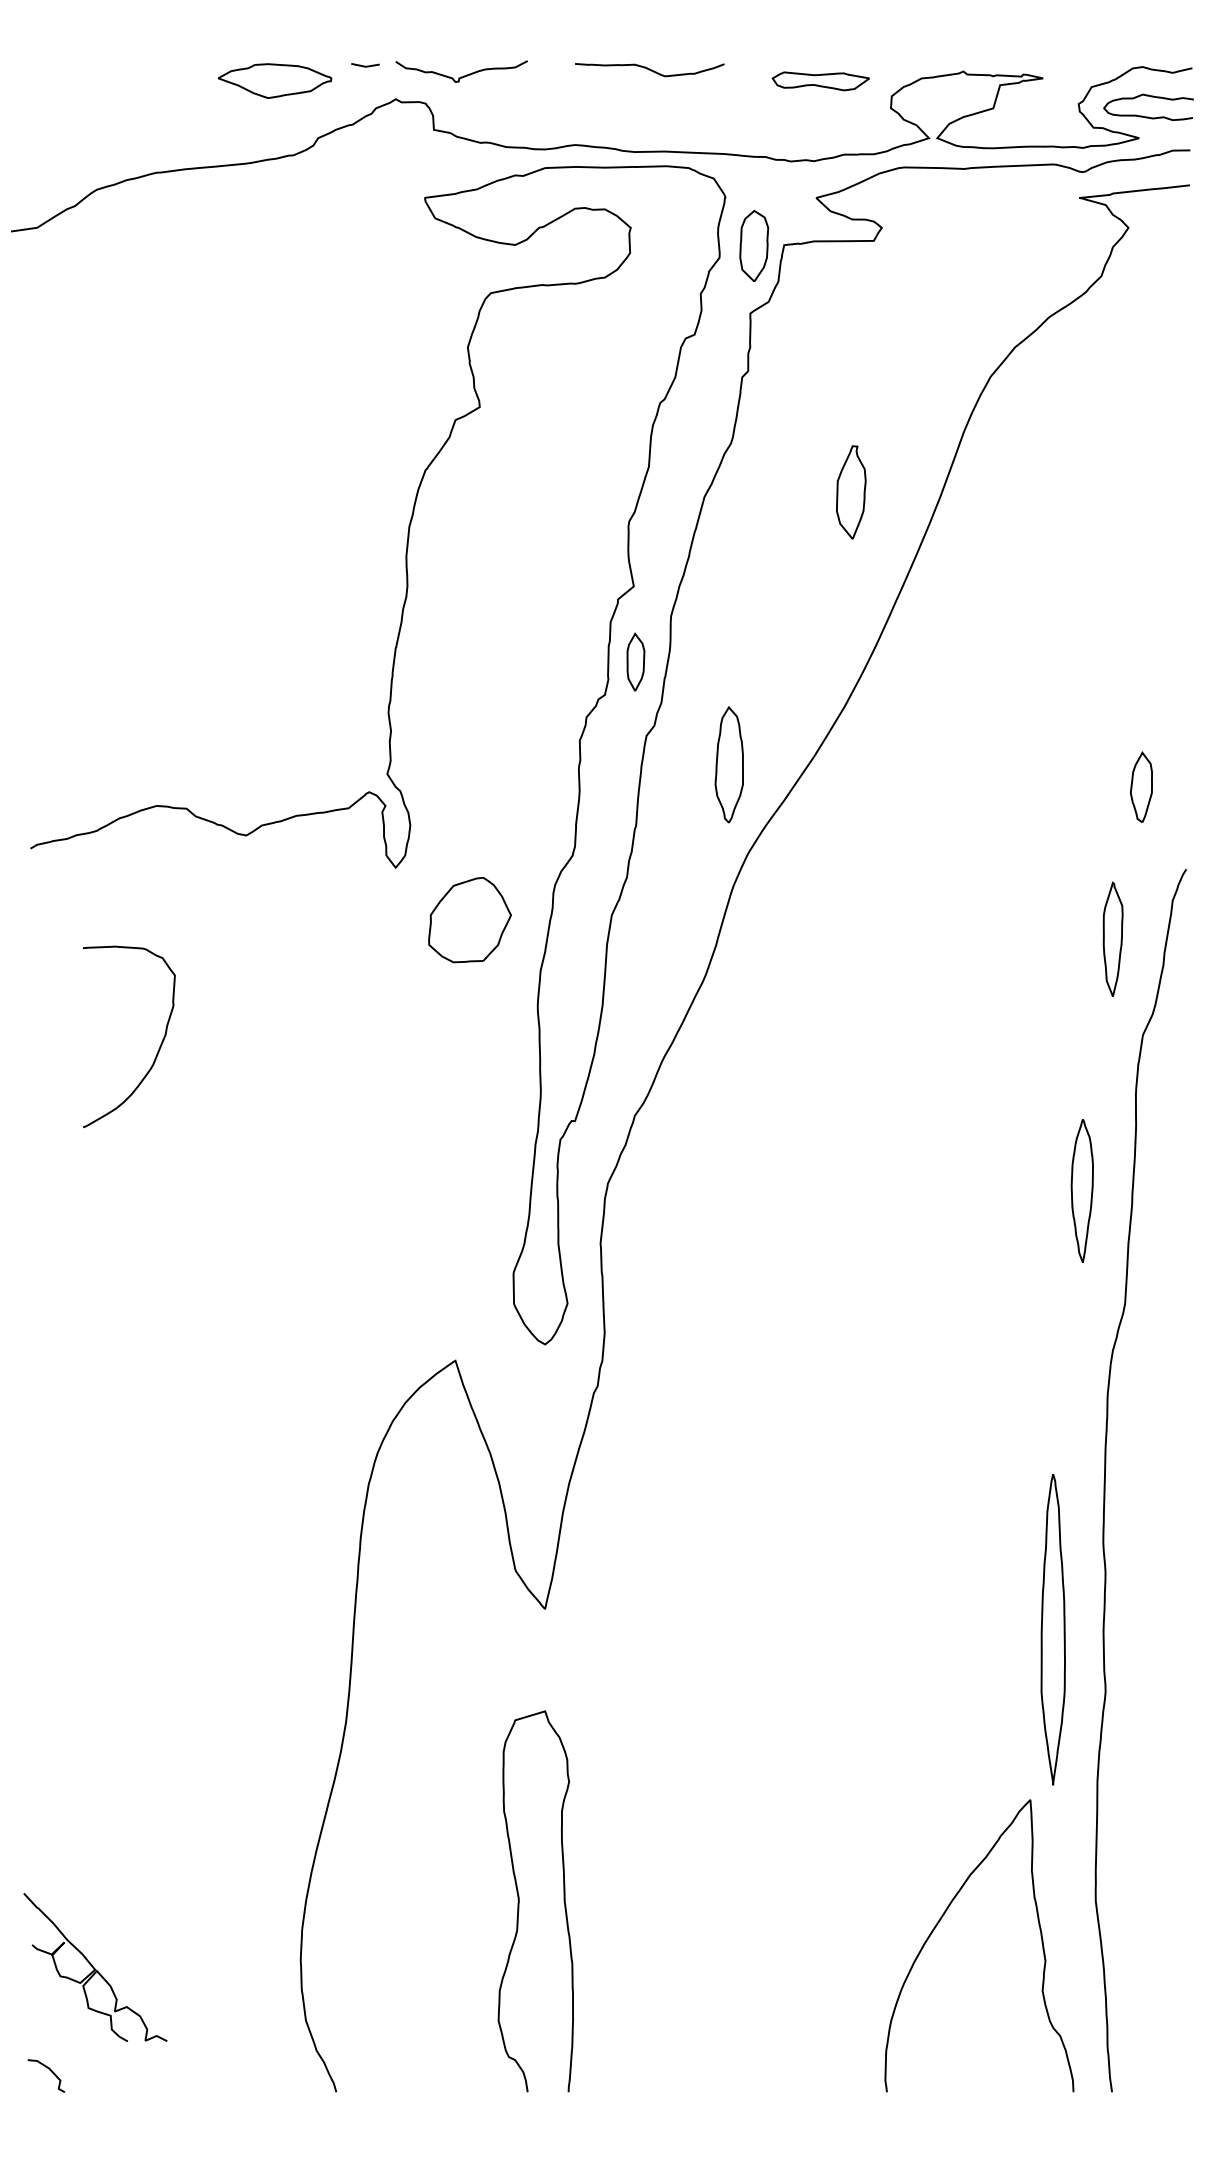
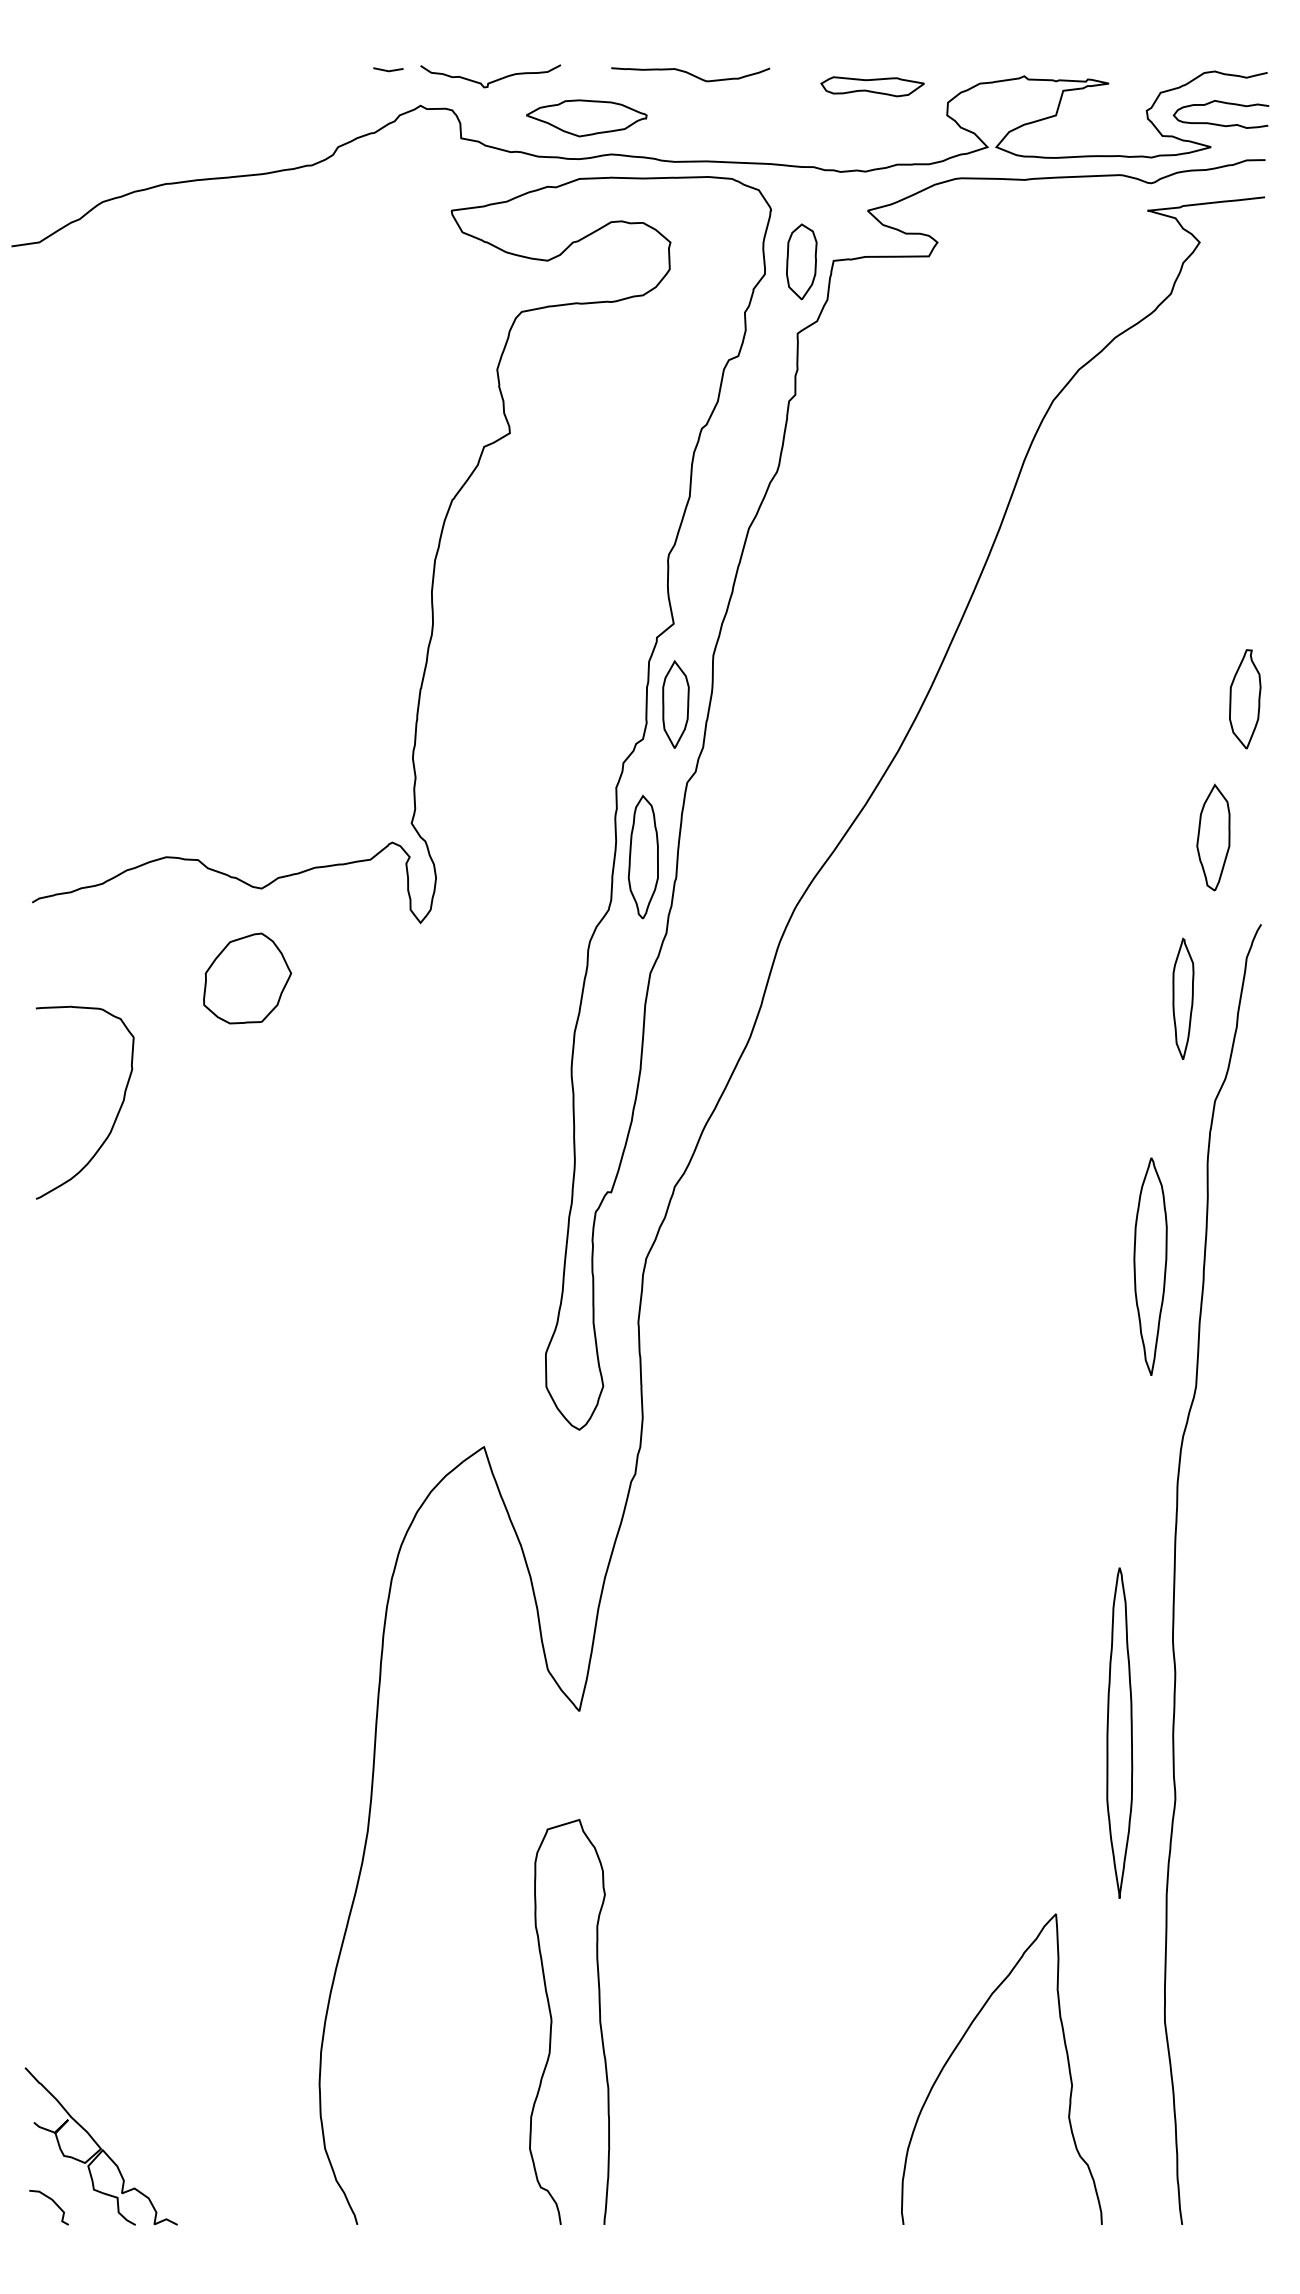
part: (275, 80) -> (587, 117), moved
part: (851, 492) -> (1245, 699), moved
part: (635, 661) -> (675, 703), size x1.43
part: (728, 764) -> (642, 856), moved
part: (1141, 786) -> (1213, 836), size x1.43
part: (469, 919) -> (247, 977), moved
curve: (158, 1048) -> (116, 1115), moved
part: (1082, 1190) -> (1150, 1266), size x1.43
curve: (940, 1921) -> (960, 2043), moved
part: (95, 1967) -> (101, 2146), moved

